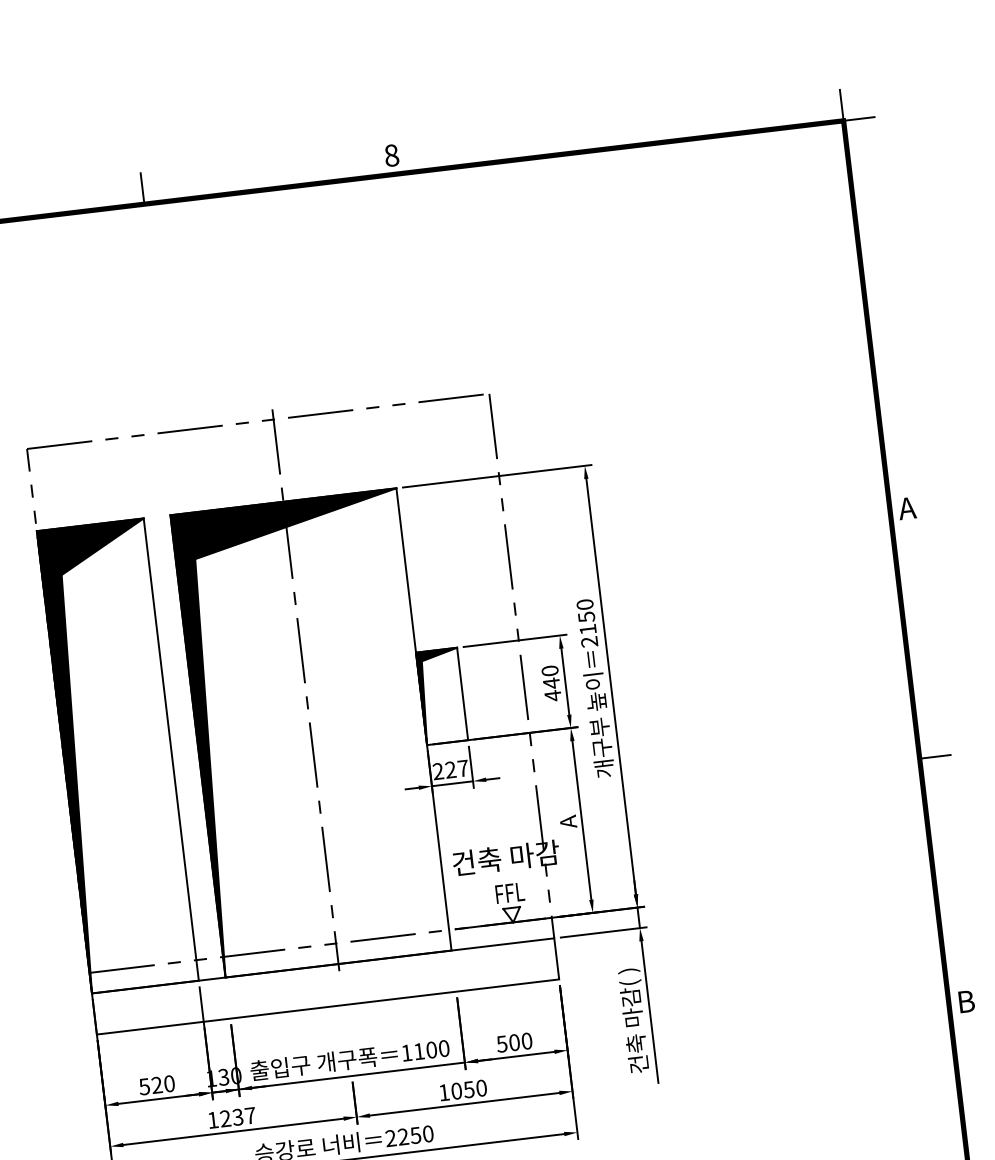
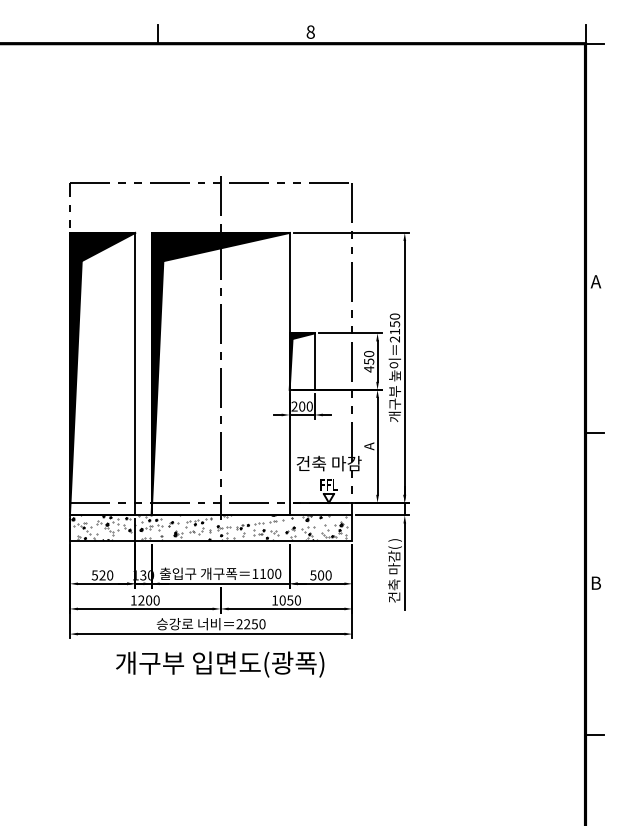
text: (552, 683) -> (369, 361), 440 -> 450
text: (456, 769) -> (305, 406), 227 -> 200
hatch: (325, 985) -> (211, 527), added
text: (243, 1116) -> (152, 600), 1237 -> 1200

